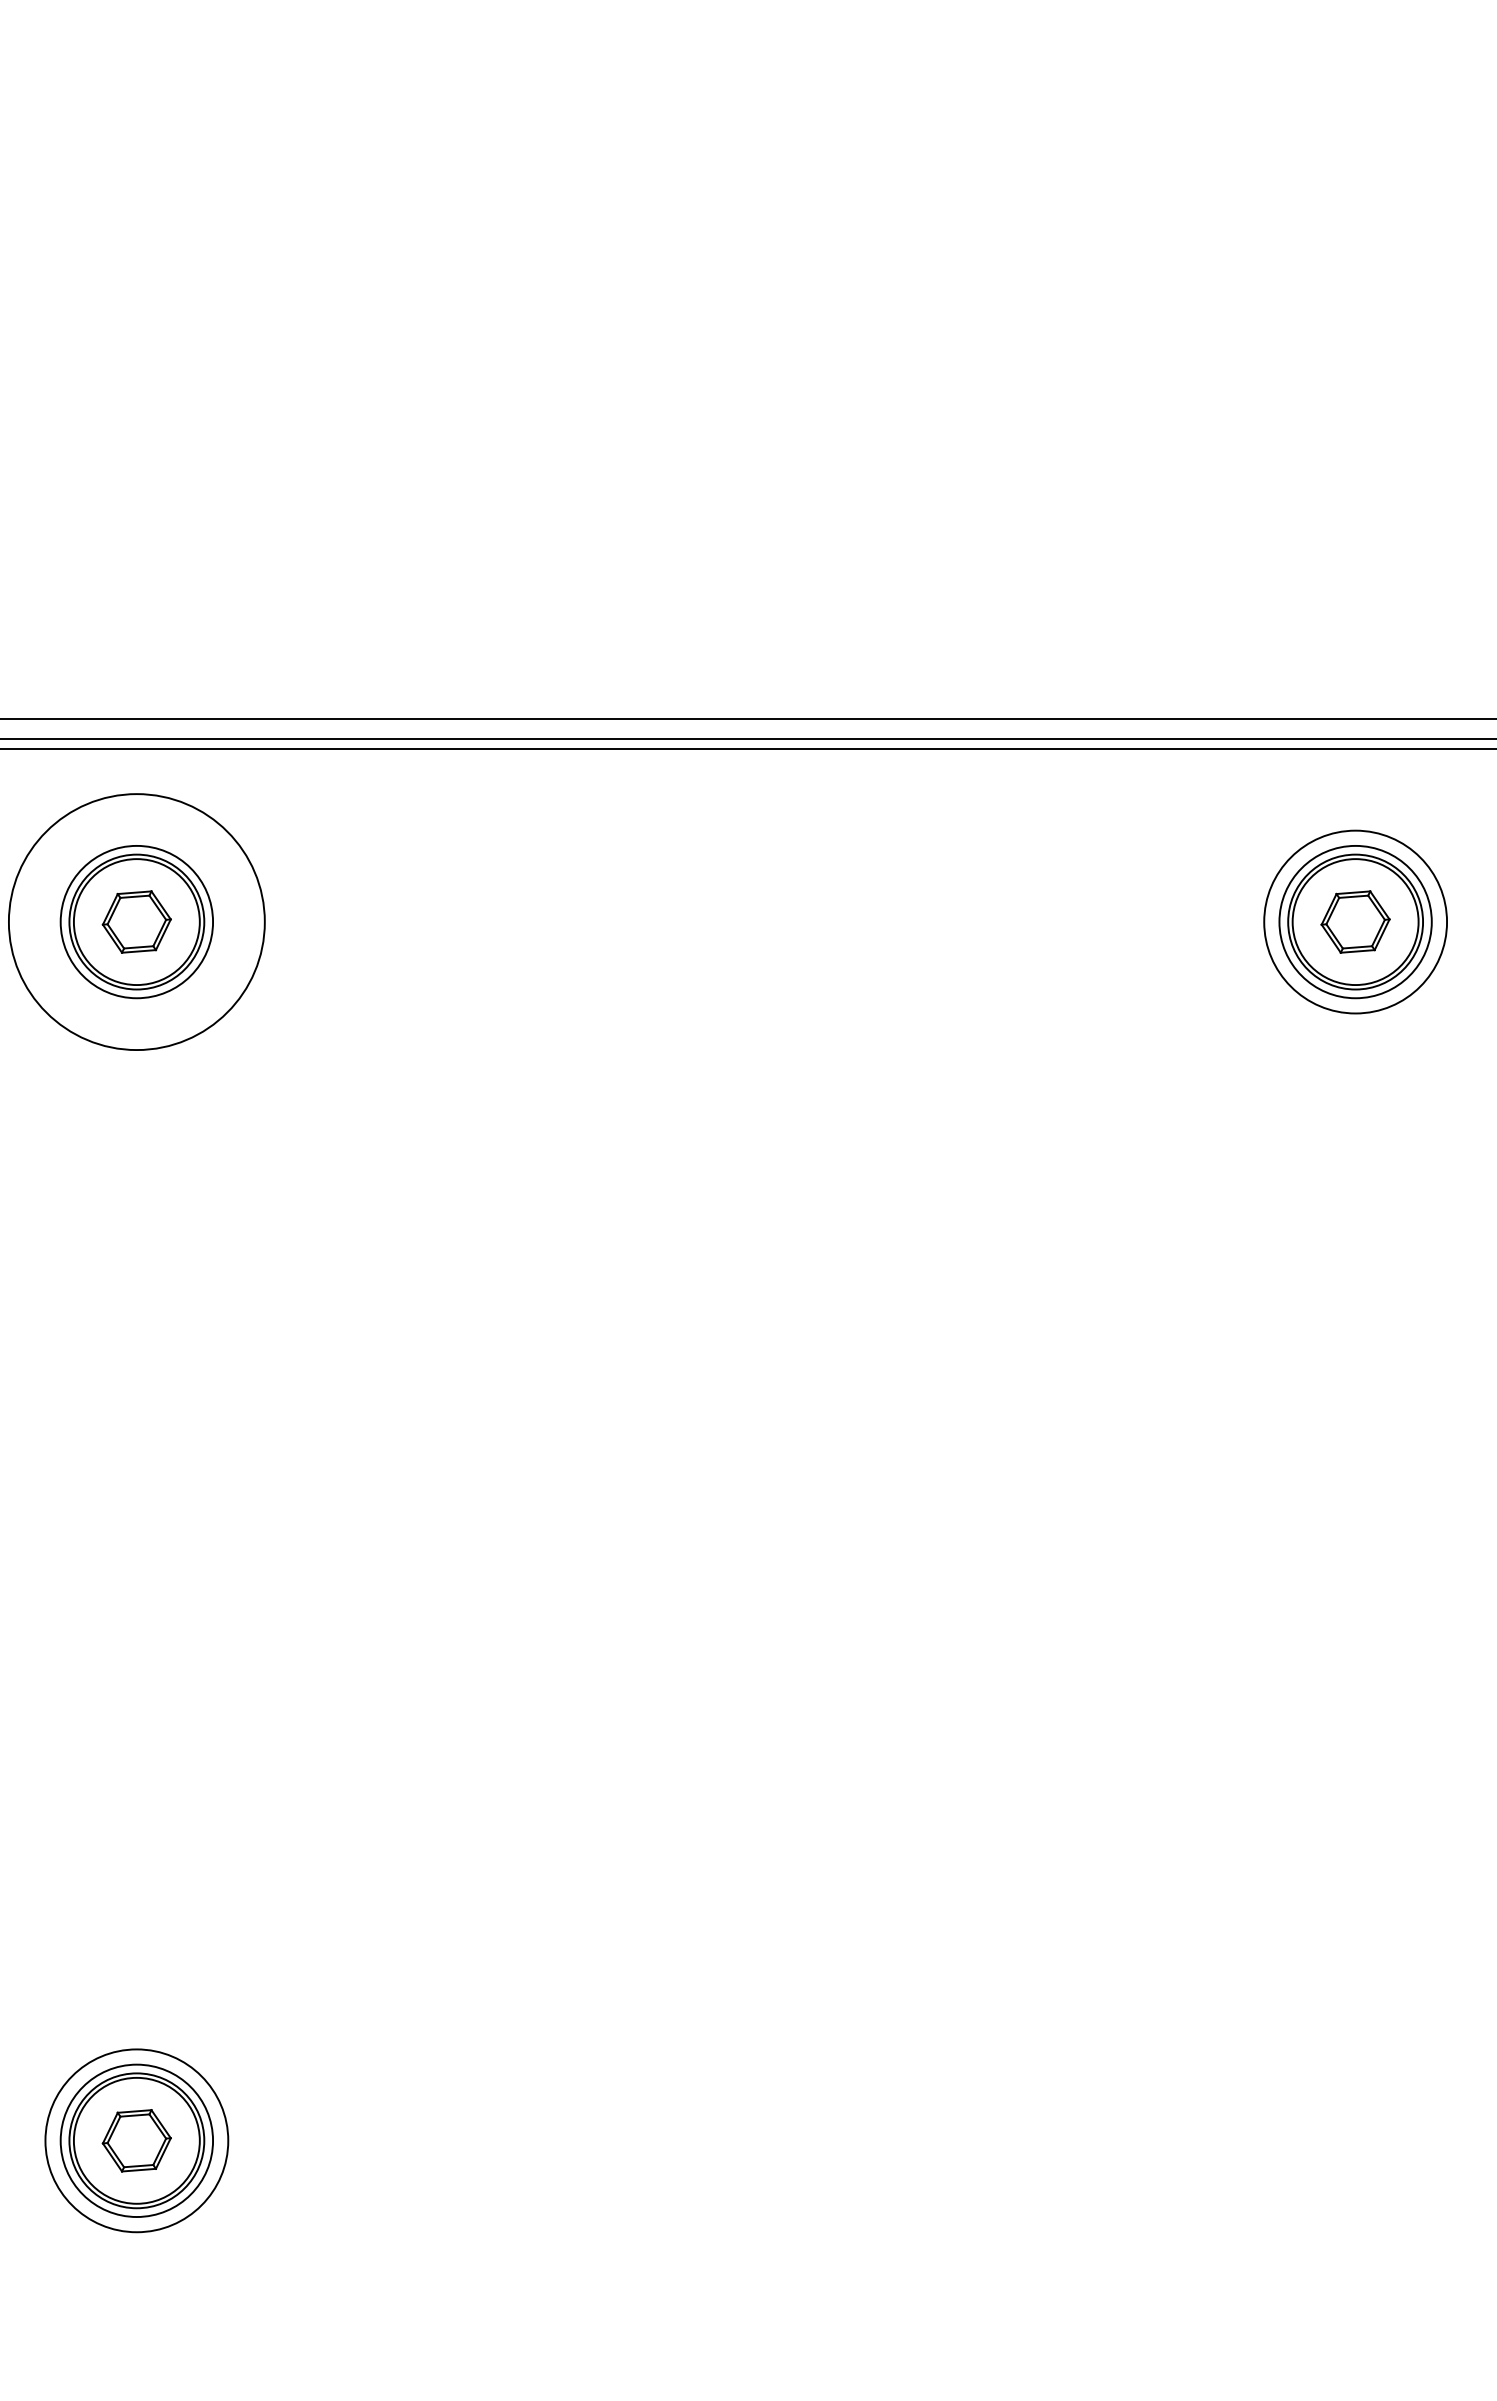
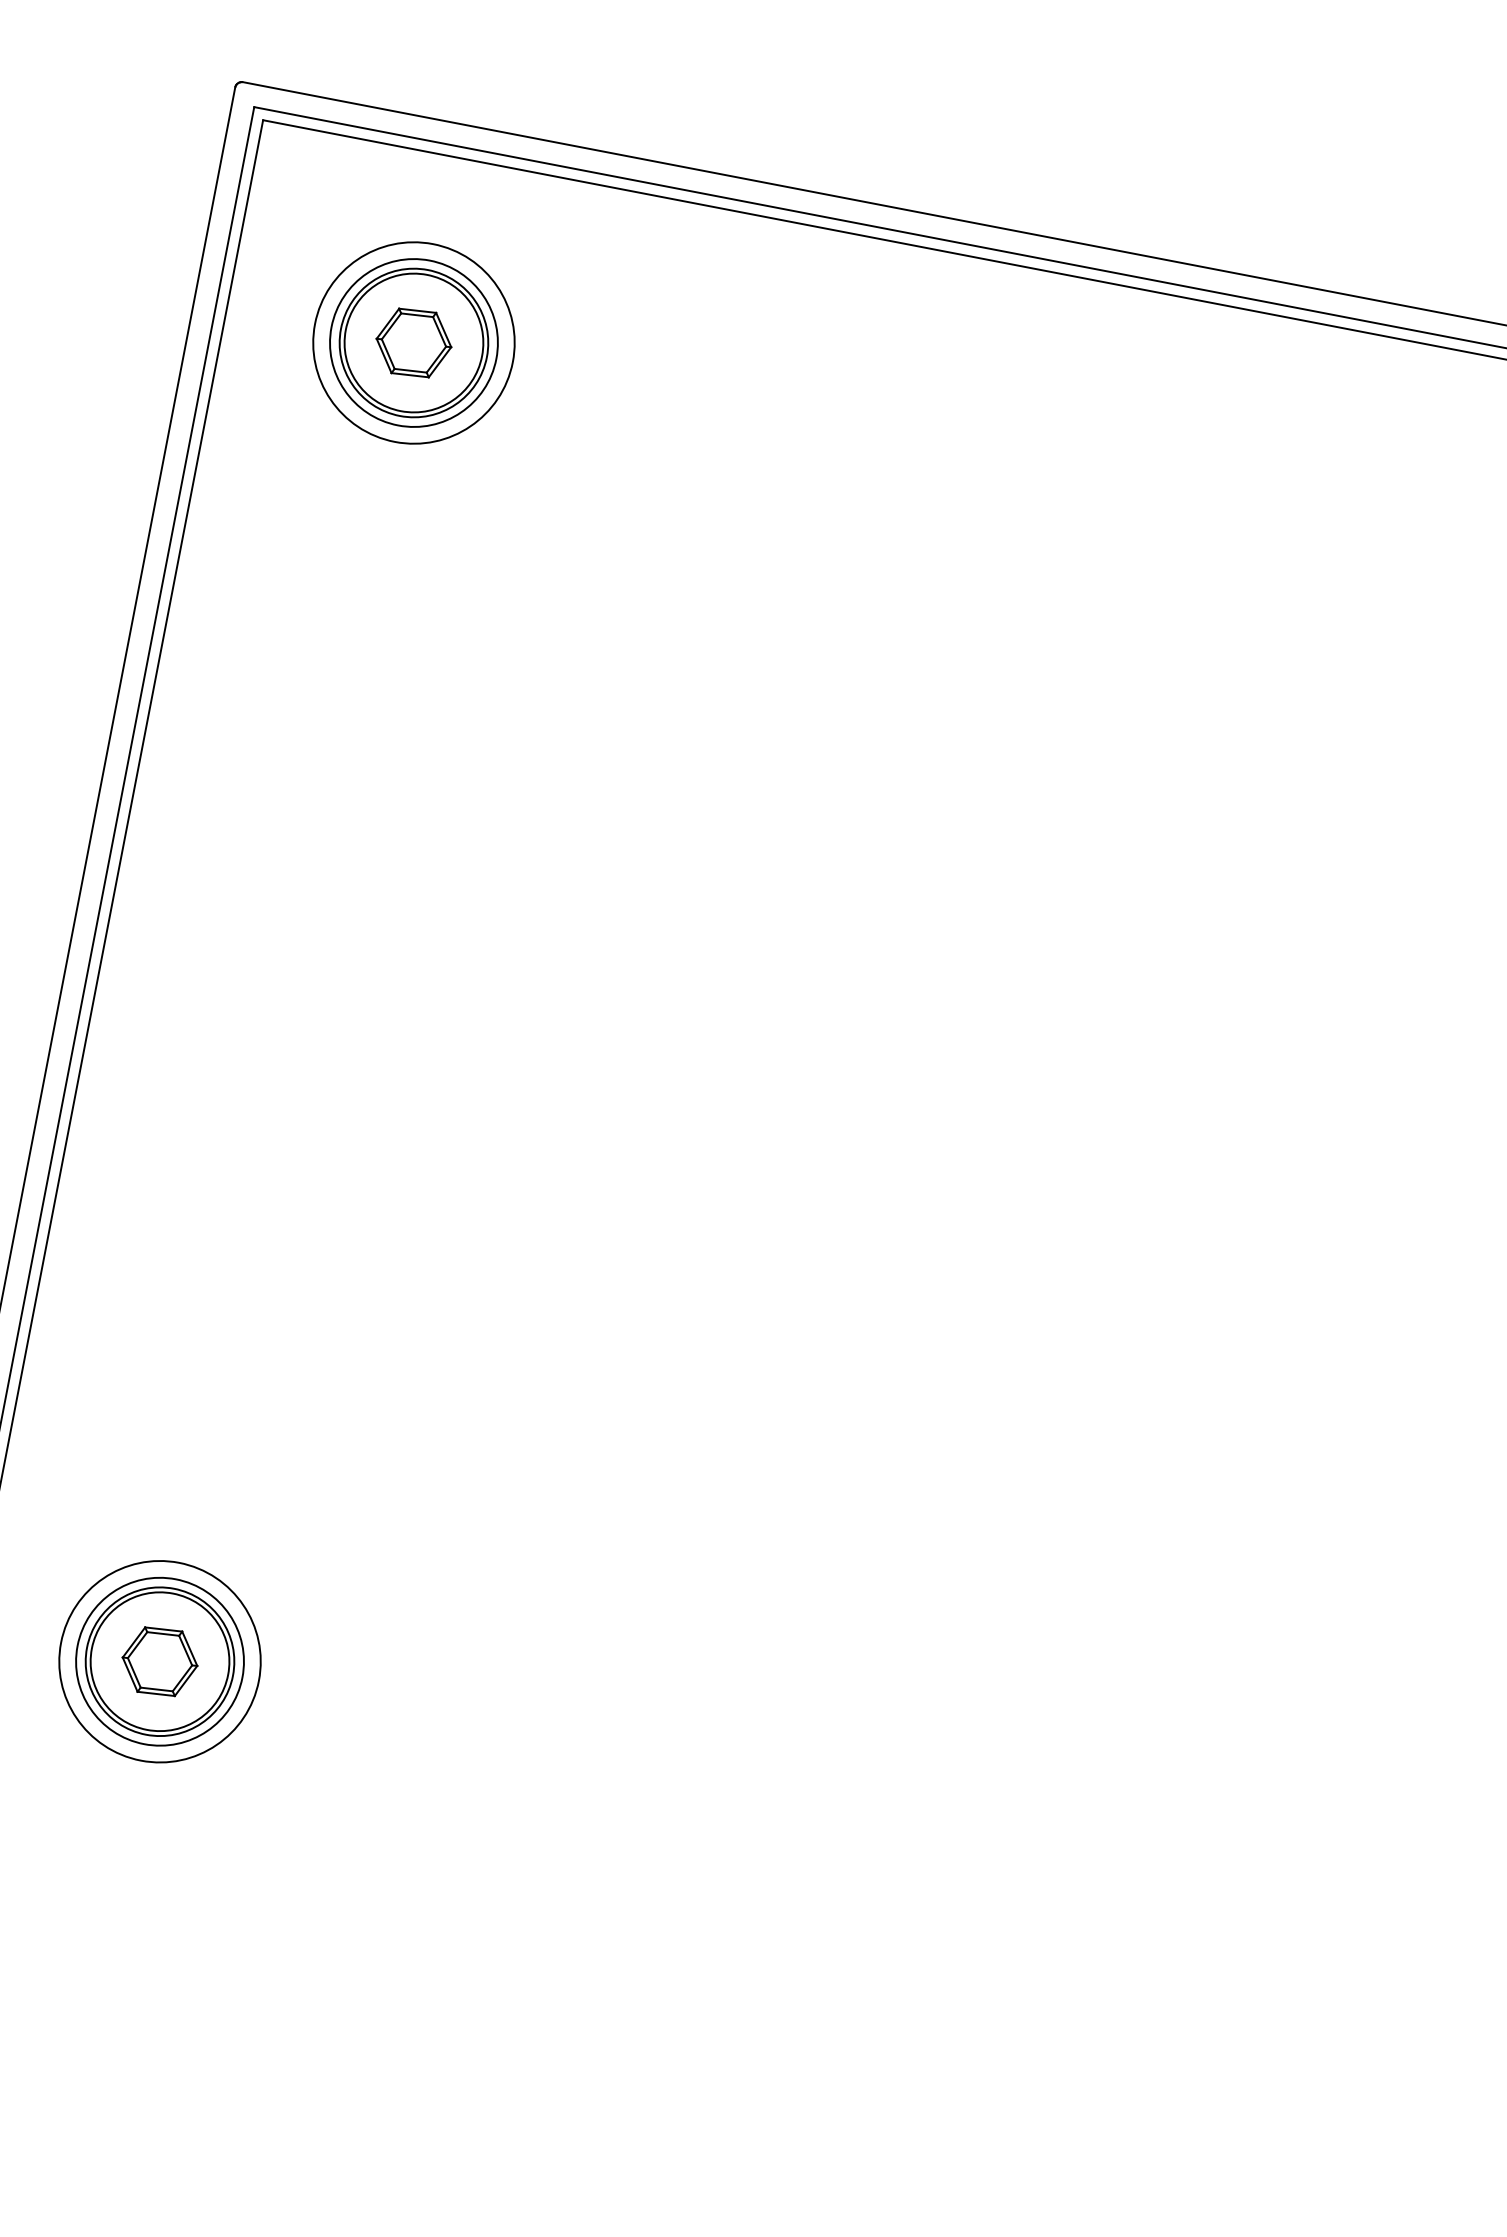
circle: (136, 921) -> (413, 342), size x0.71

